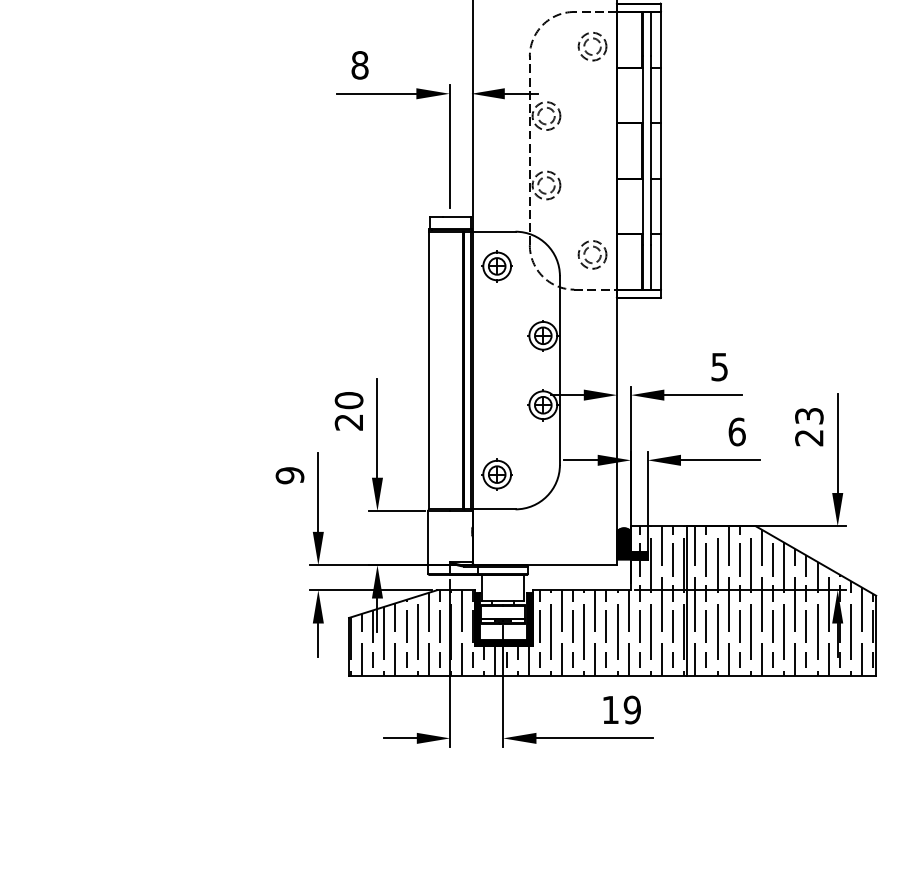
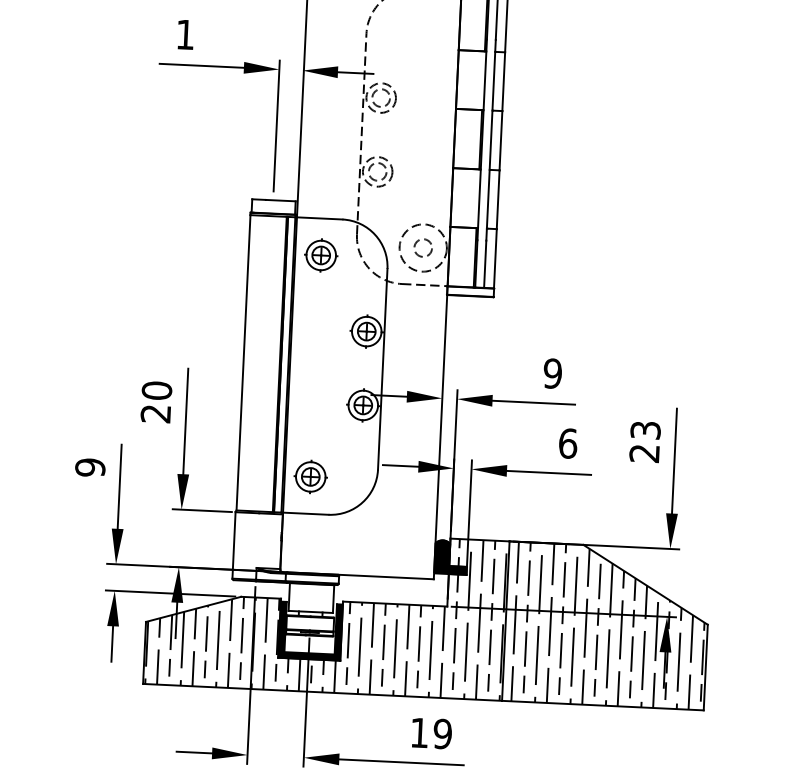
part: (593, 39) -> (435, 18), removed
text: (359, 65) -> (184, 34), 8 -> 1
circle: (592, 254) -> (423, 247), size x1.6
text: (719, 366) -> (552, 373), 5 -> 9

